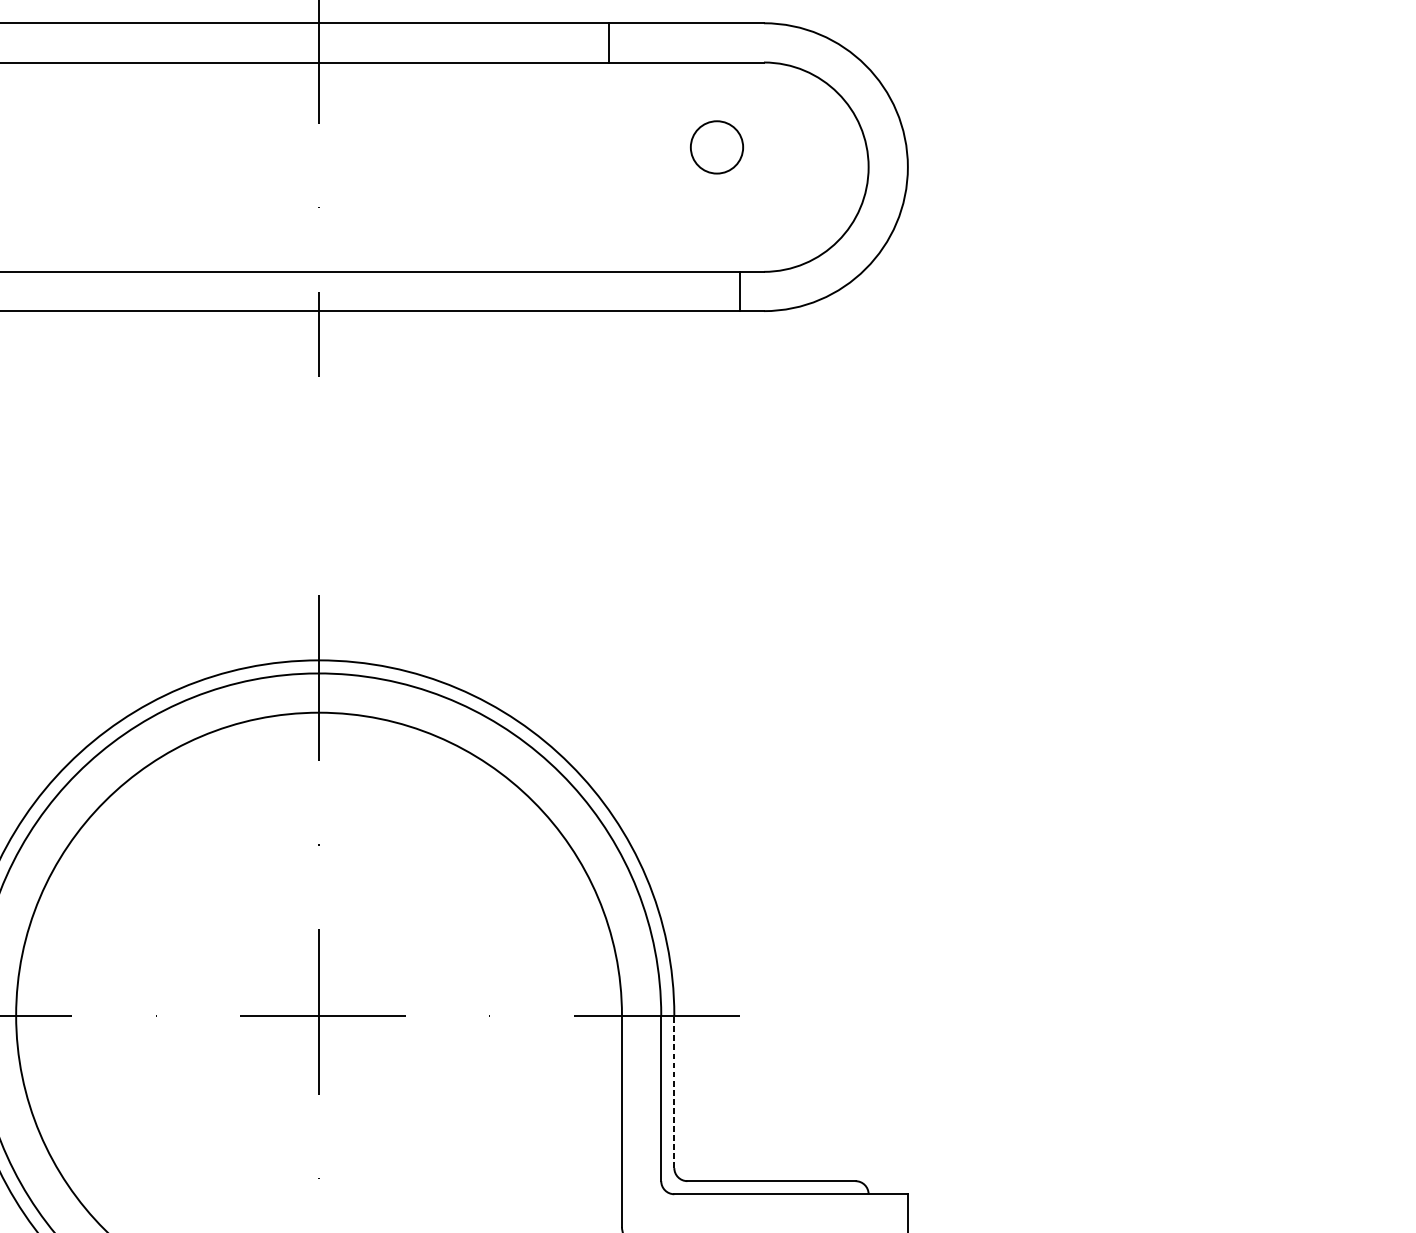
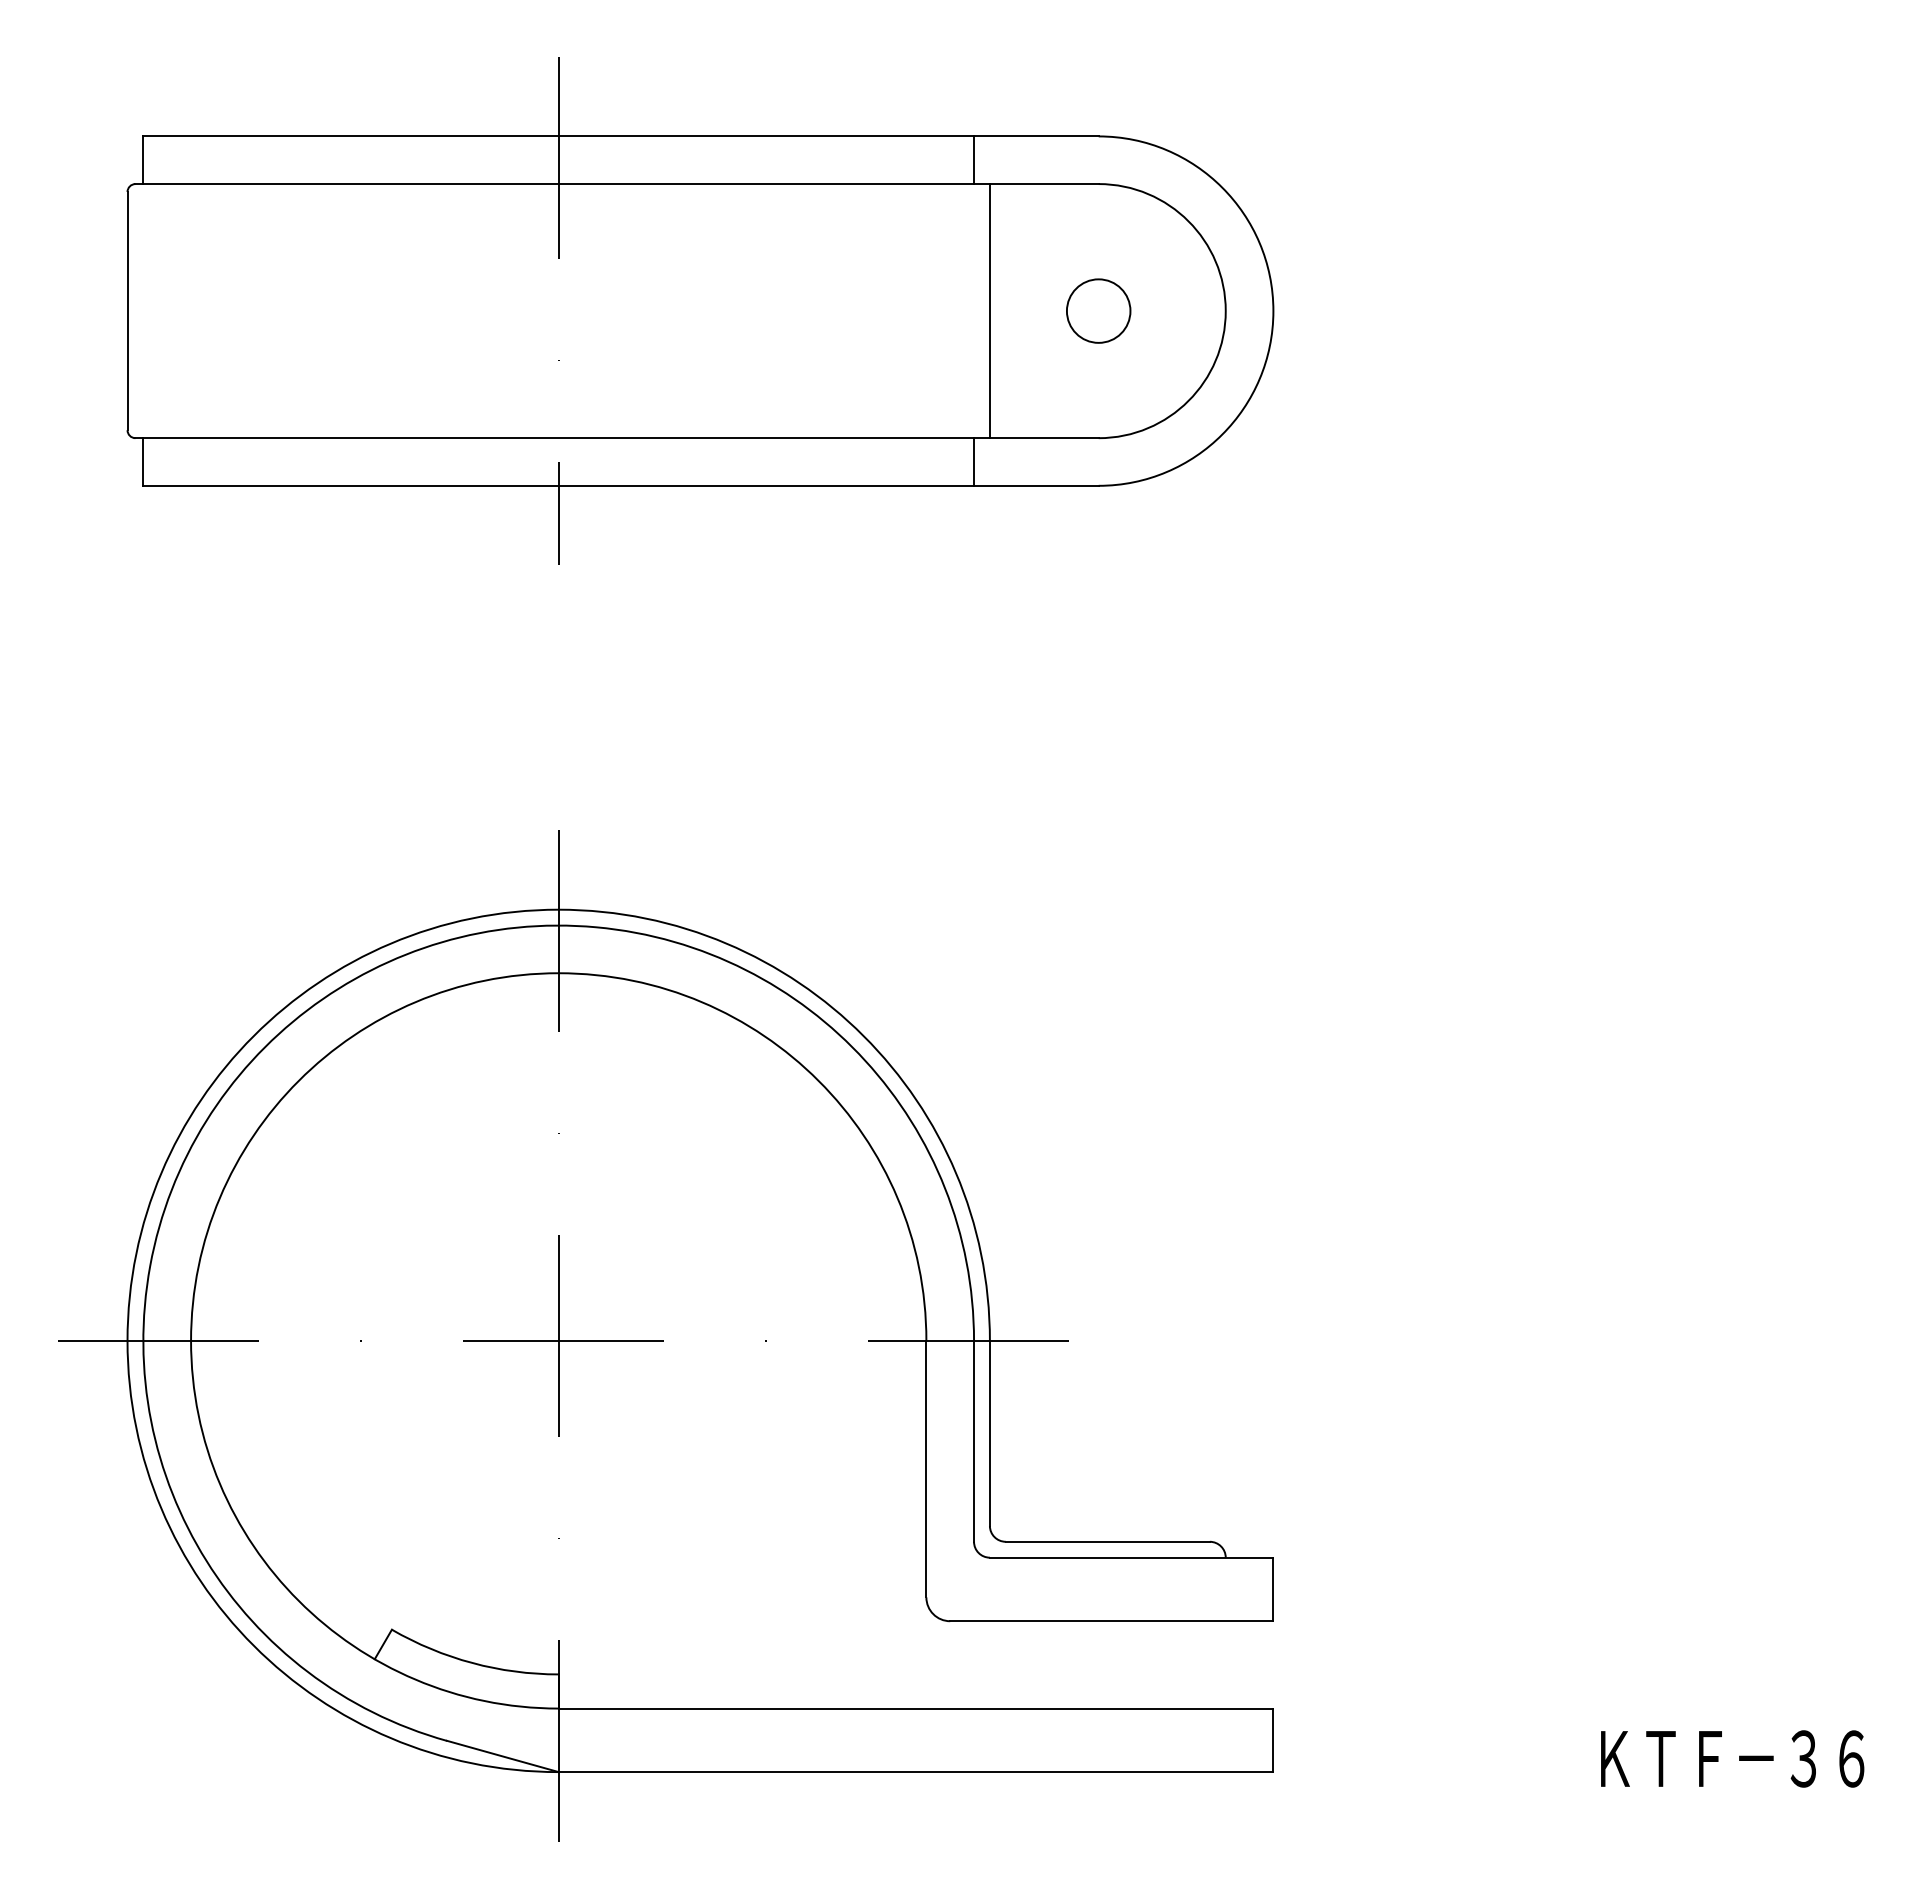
line: (608, 43) -> (974, 160), moved
circle: (716, 146) -> (1098, 310), moved
line: (673, 167) -> (989, 311), added
line: (739, 291) -> (974, 461), moved
line: (673, 1091) -> (989, 1433), dashed -> solid

